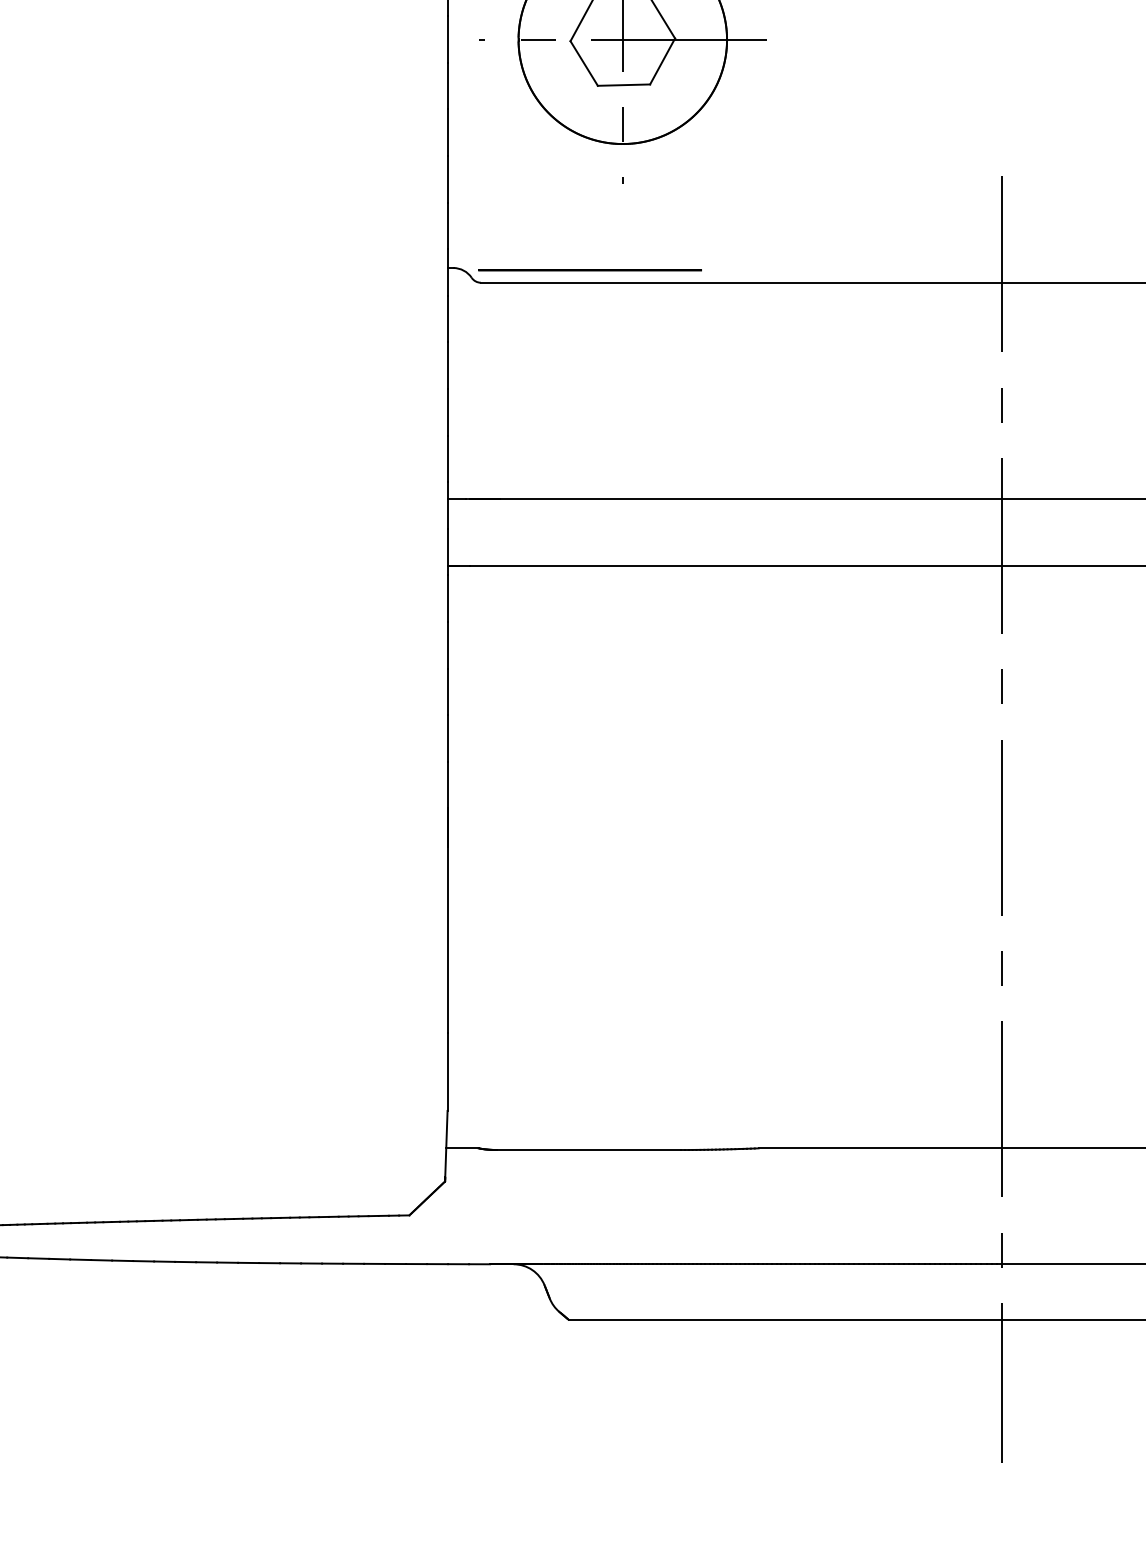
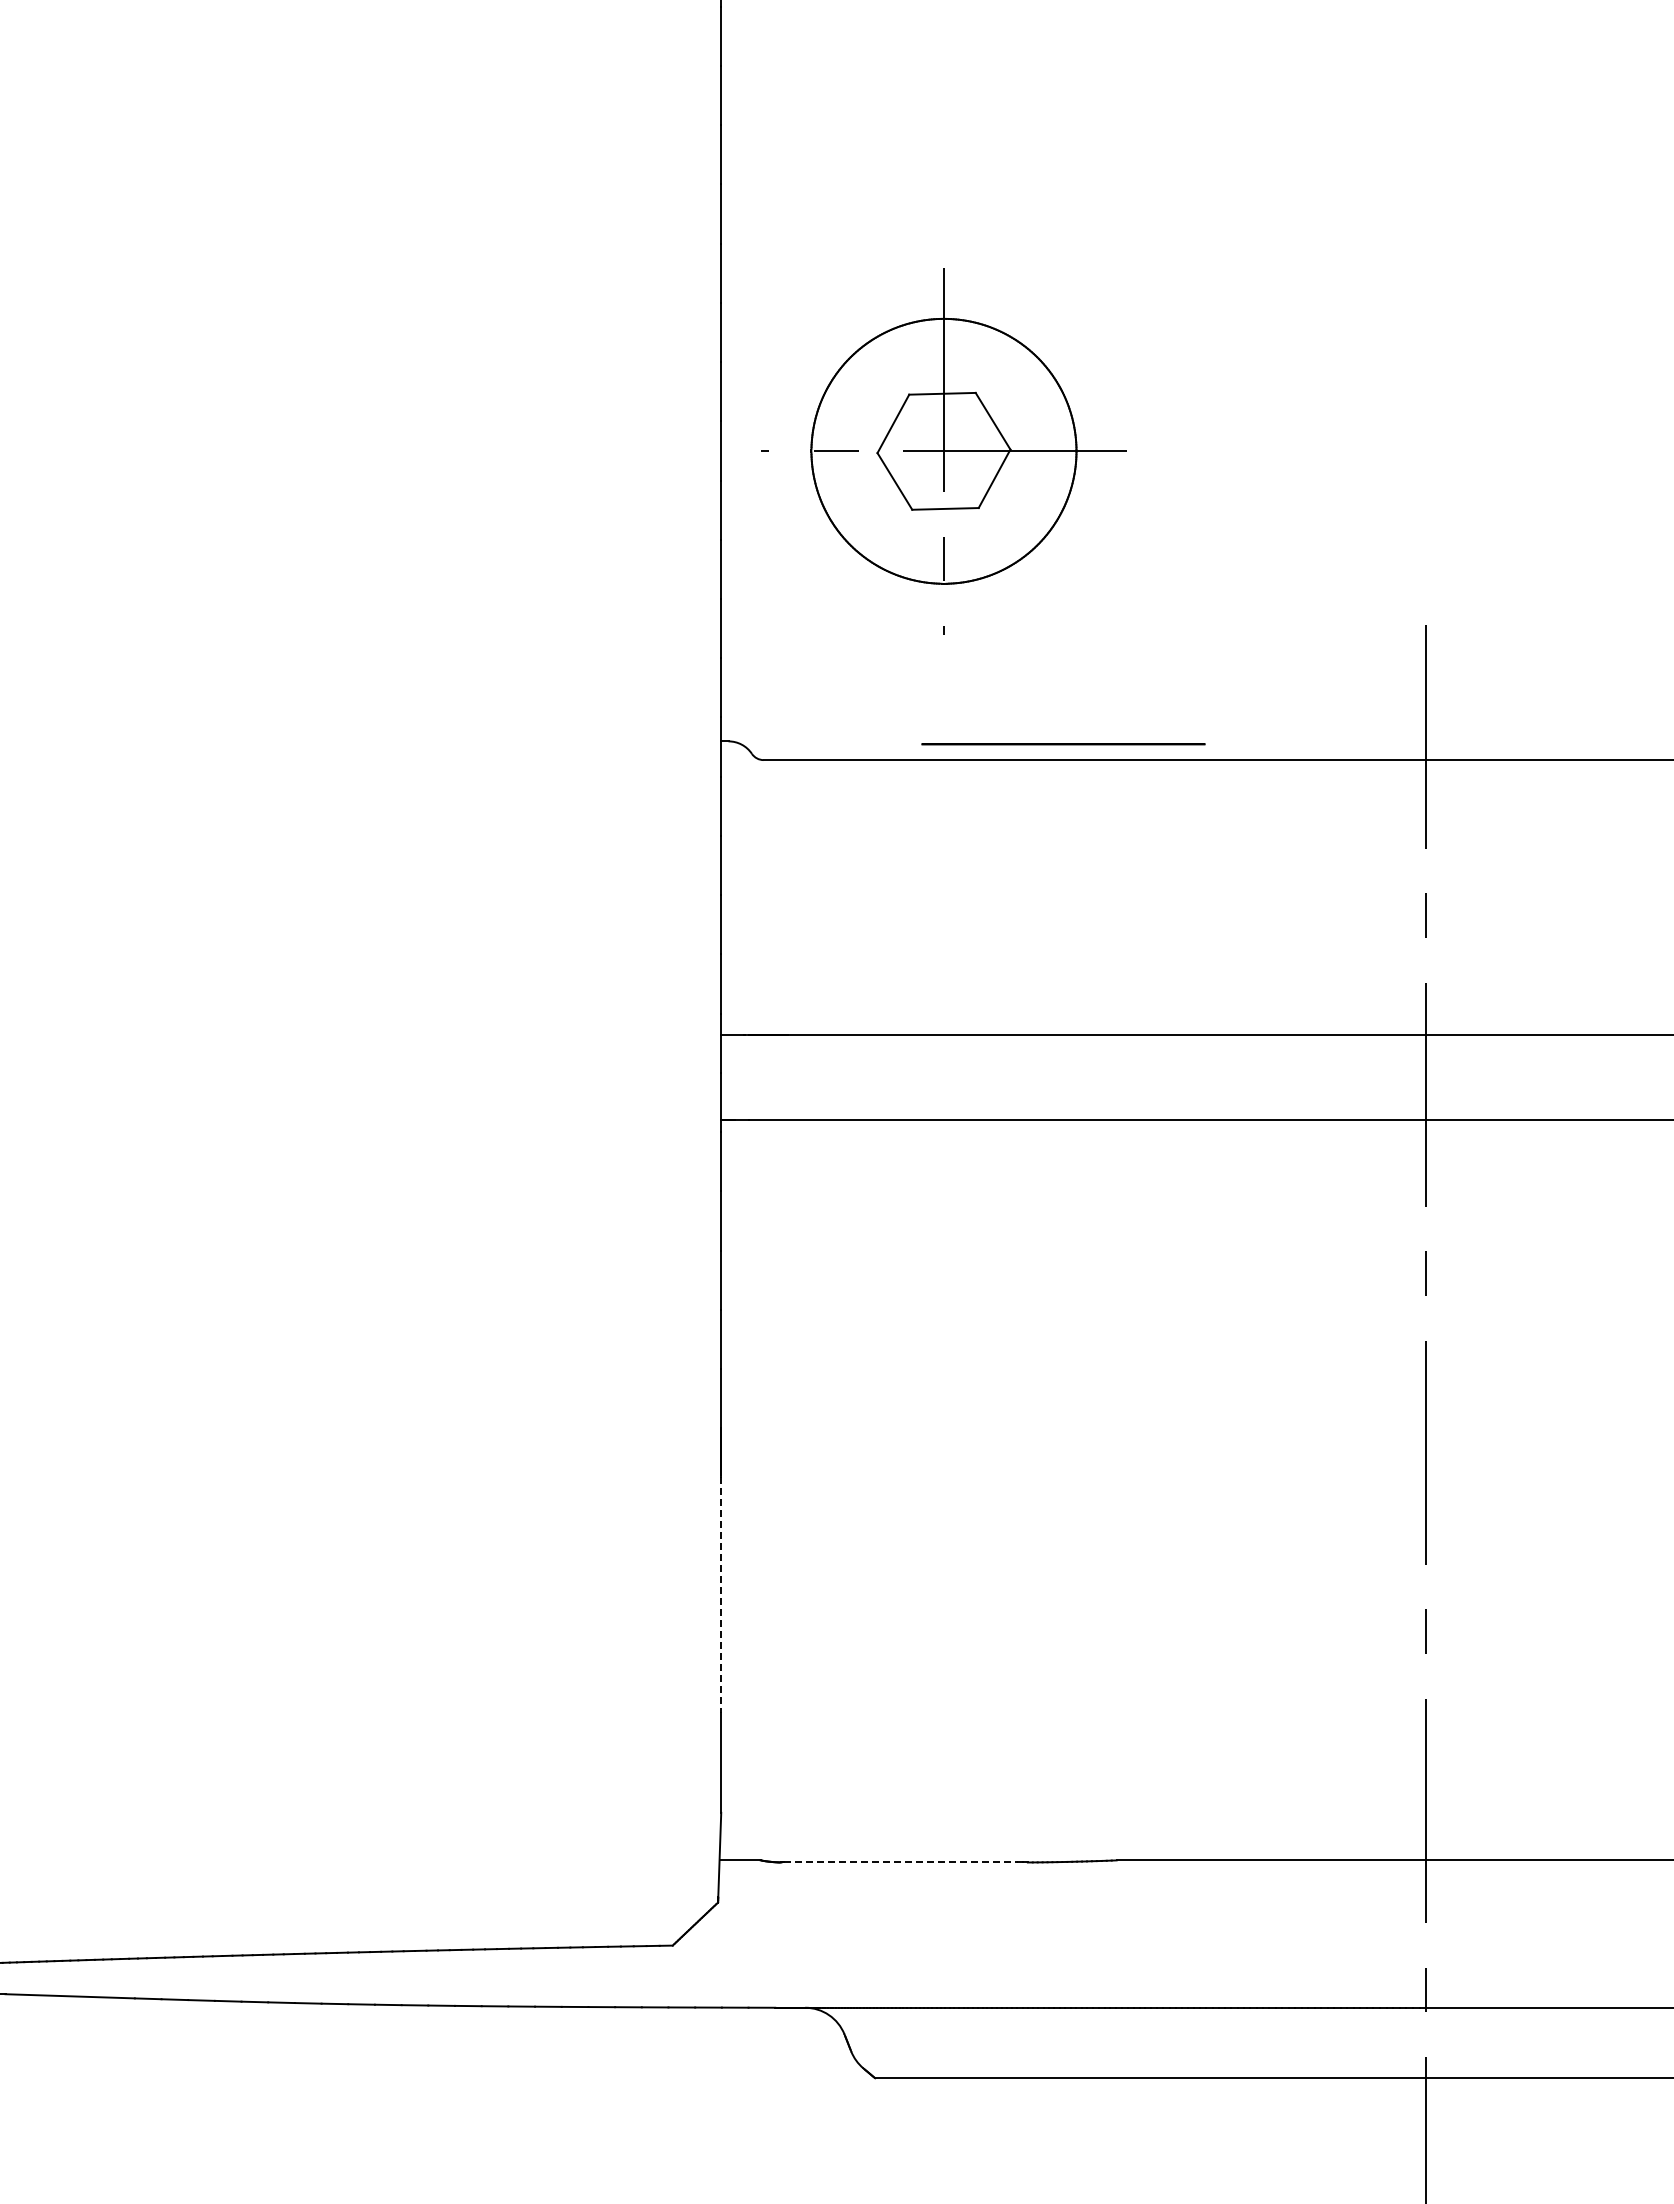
line: (590, 270) -> (1063, 744), moved
line: (447, 939) -> (721, 1595), solid -> dashed
line: (589, 1150) -> (901, 1862), solid -> dashed

